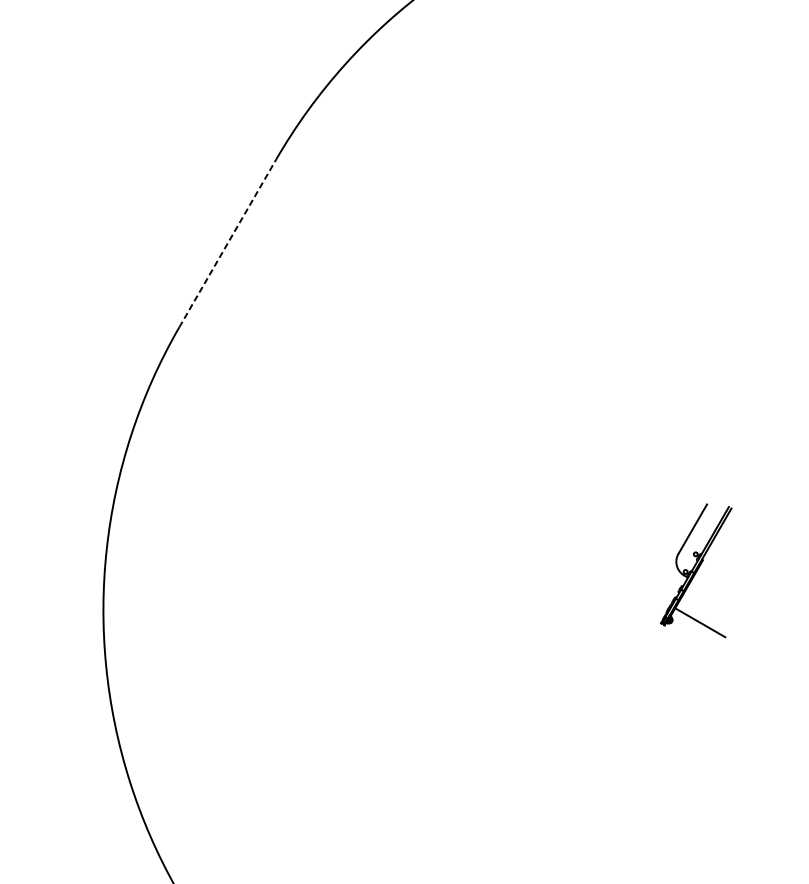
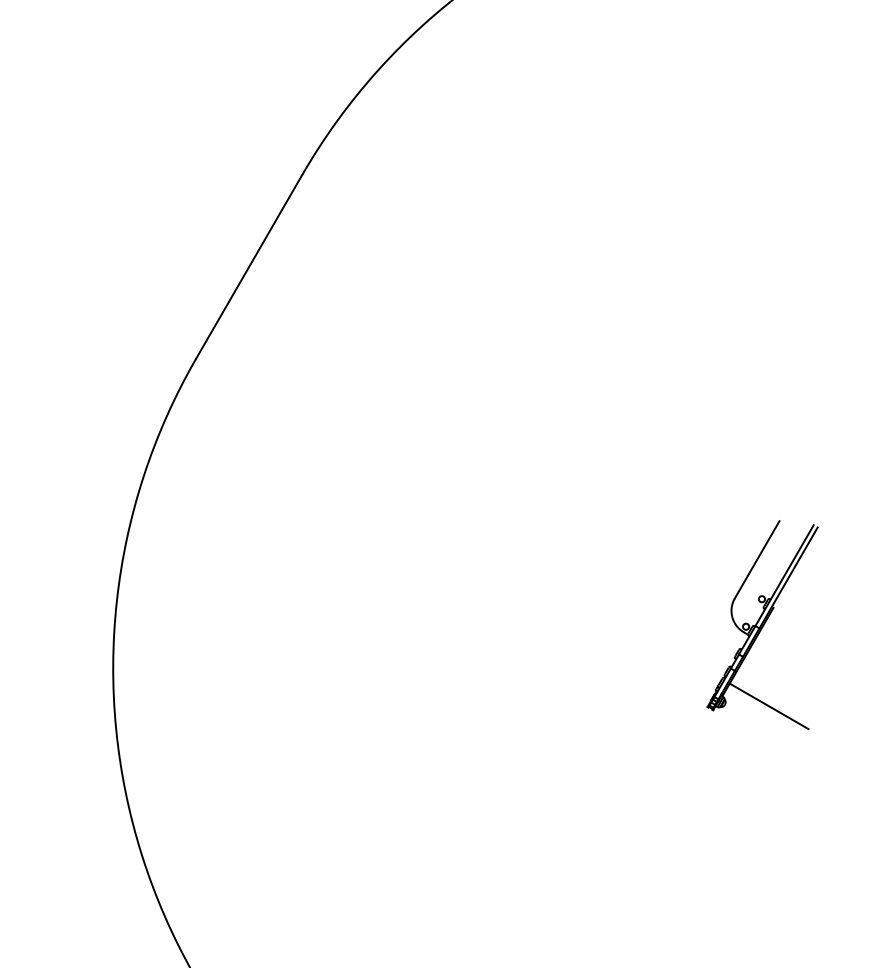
line: (227, 243) -> (249, 266), dashed -> solid
part: (696, 571) -> (762, 625), size x1.43

